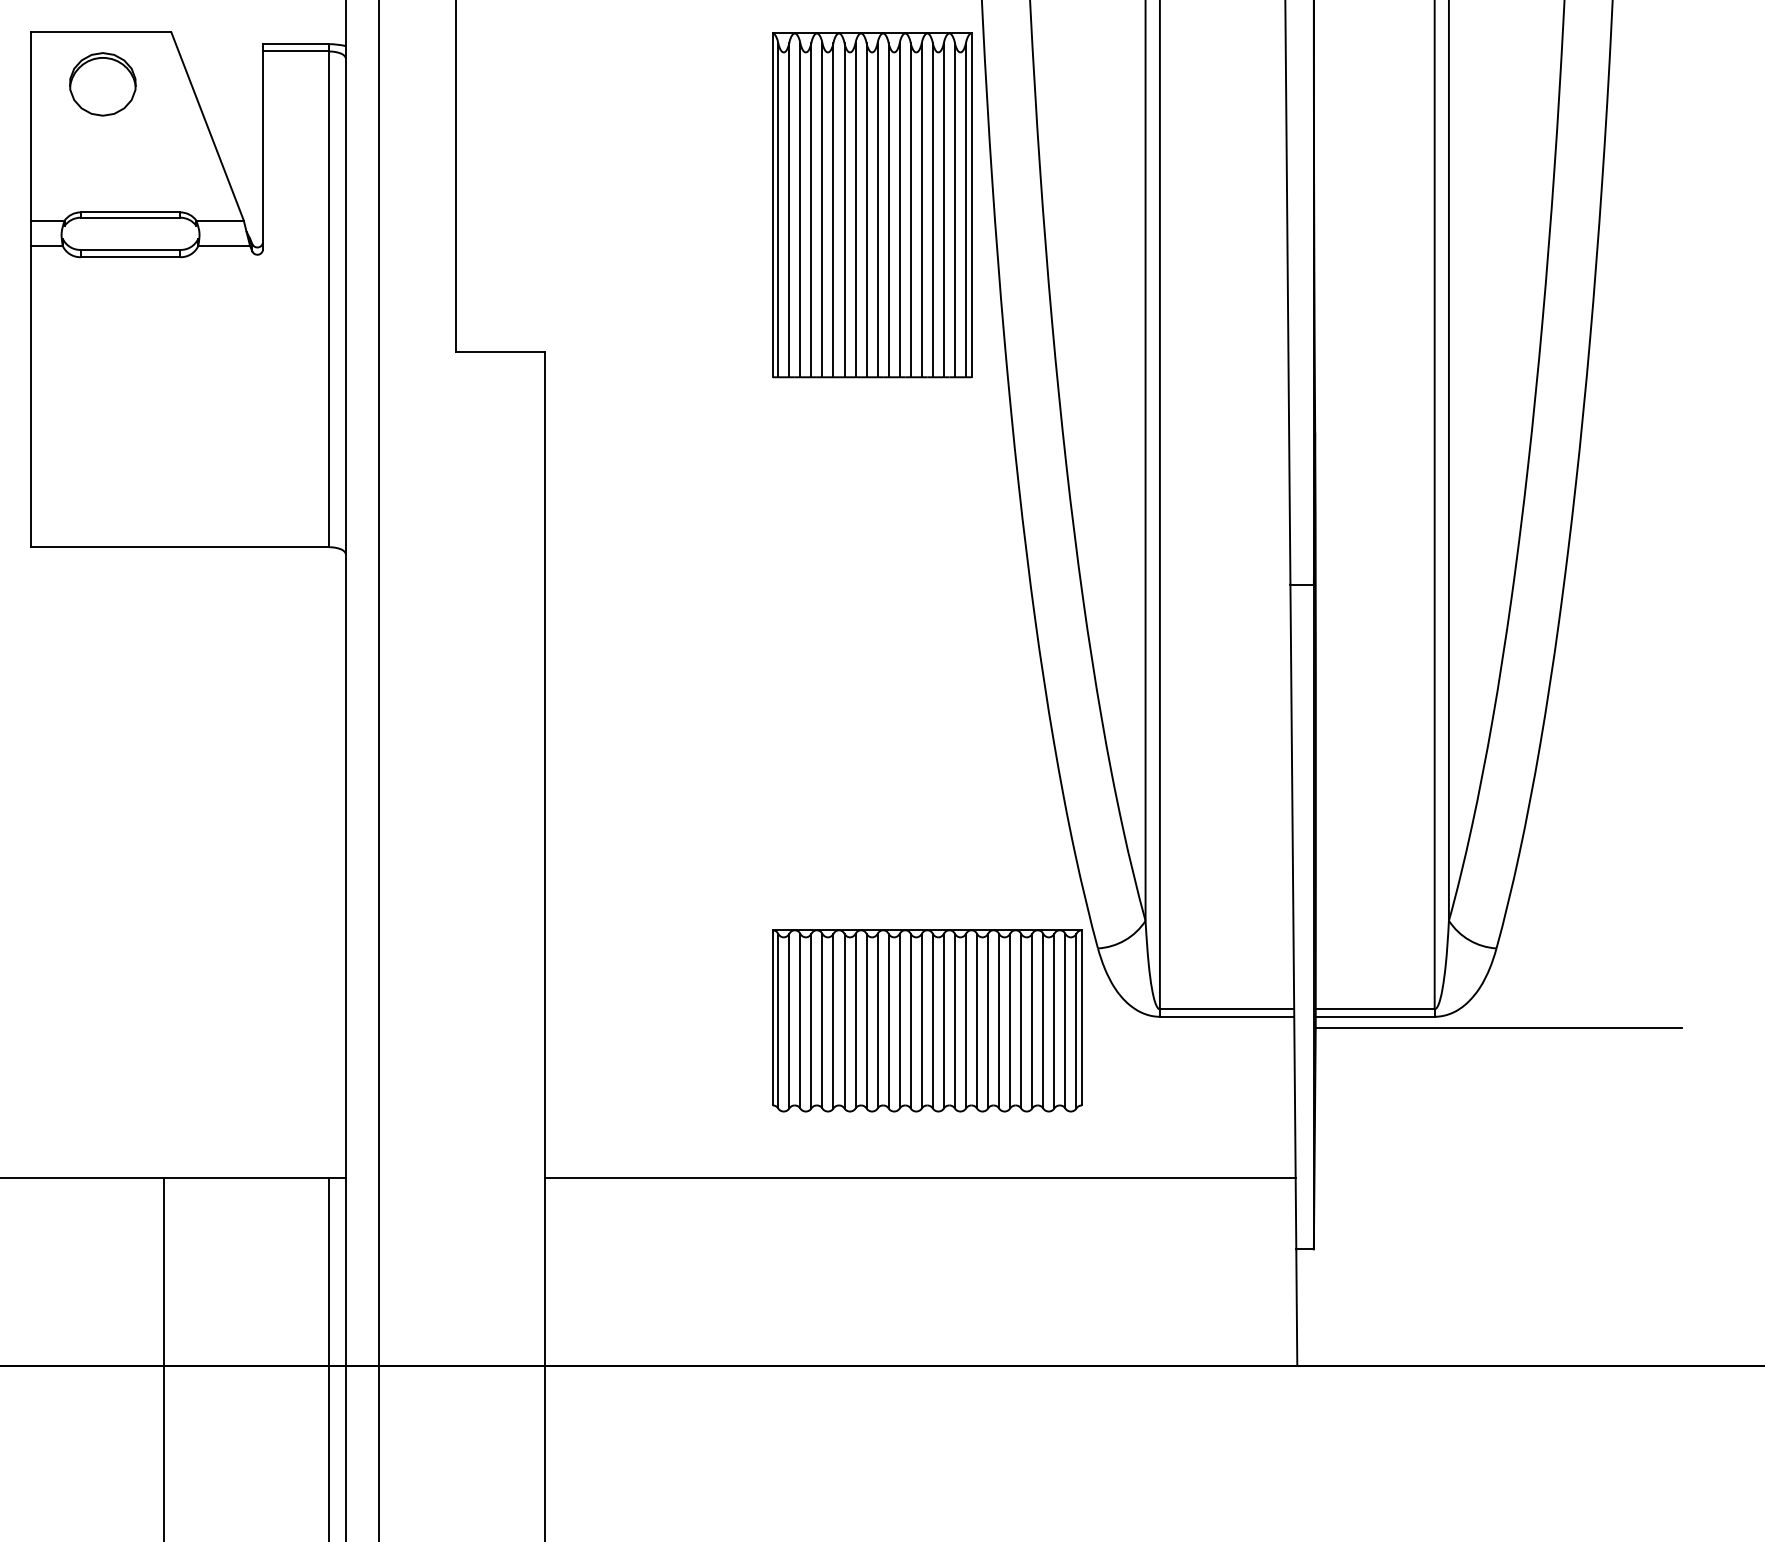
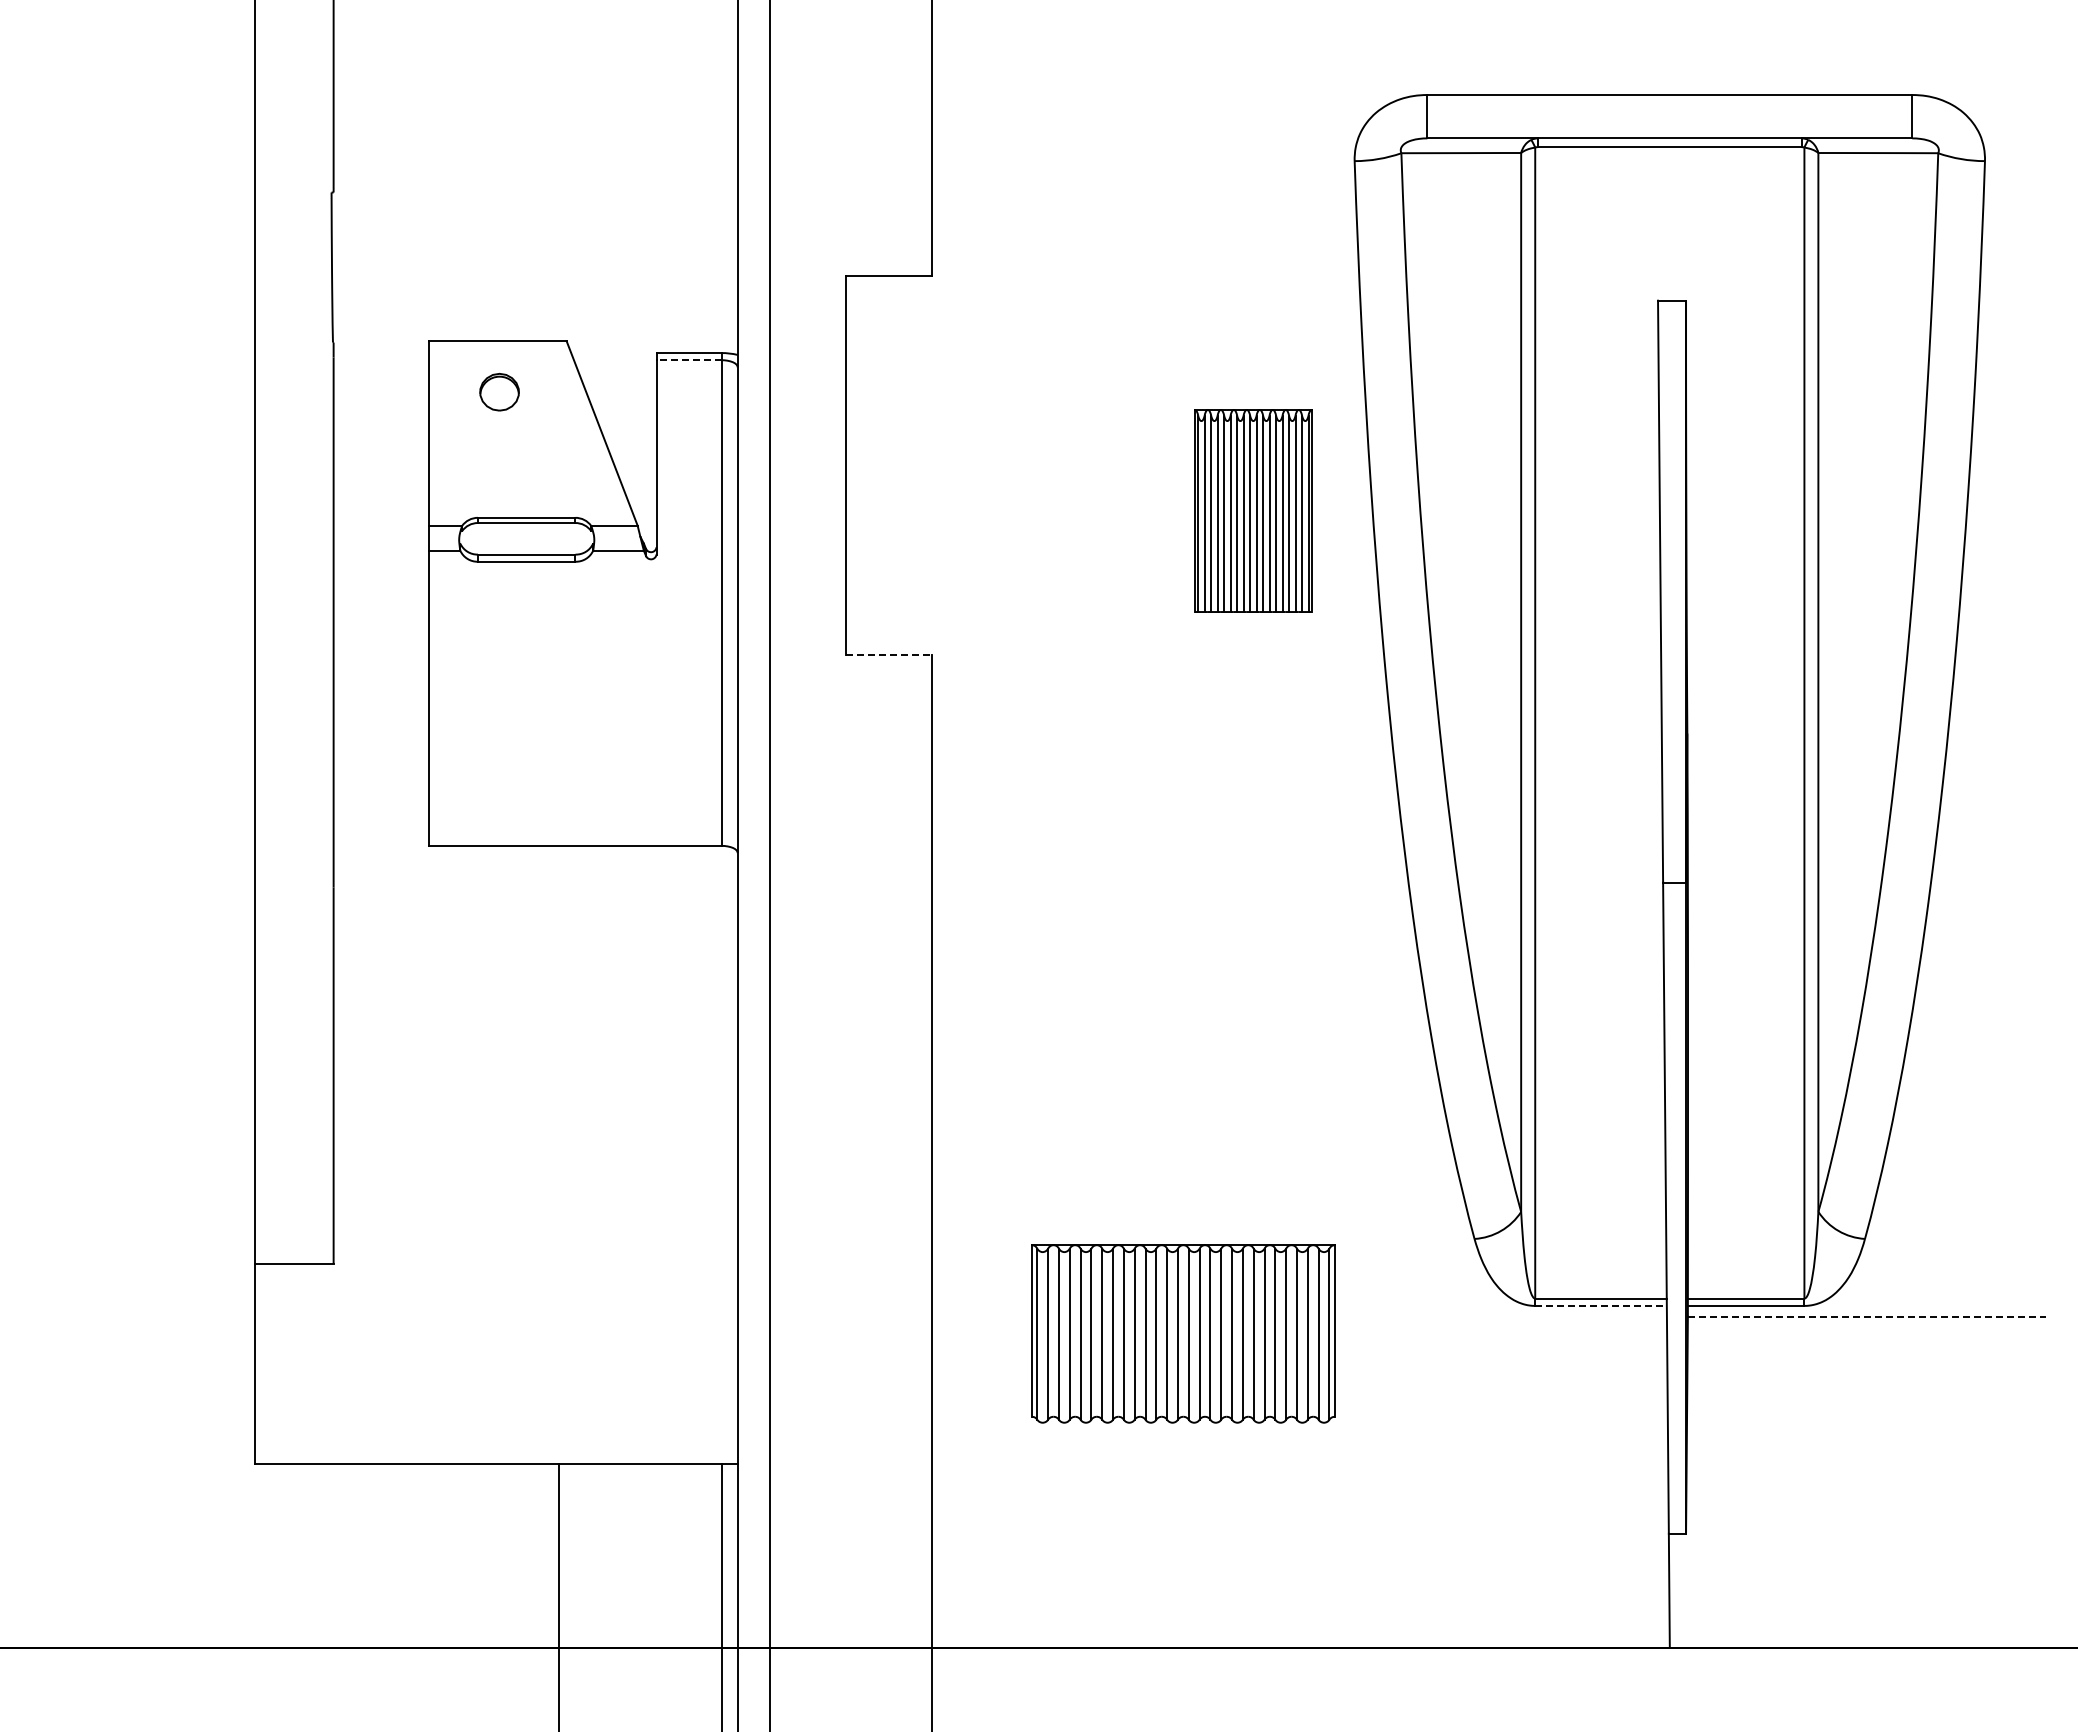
line: (295, 51) -> (688, 360), solid -> dashed
part: (102, 83) -> (499, 391), size x0.6
part: (872, 204) -> (1253, 510), size x0.6
line: (500, 352) -> (889, 655), solid -> dashed
line: (1227, 1016) -> (1601, 1305), solid -> dashed
part: (927, 1020) -> (1183, 1333), moved
line: (1499, 1027) -> (1867, 1316), solid -> dashed
line: (920, 1177) -> (1300, 1463), removed

